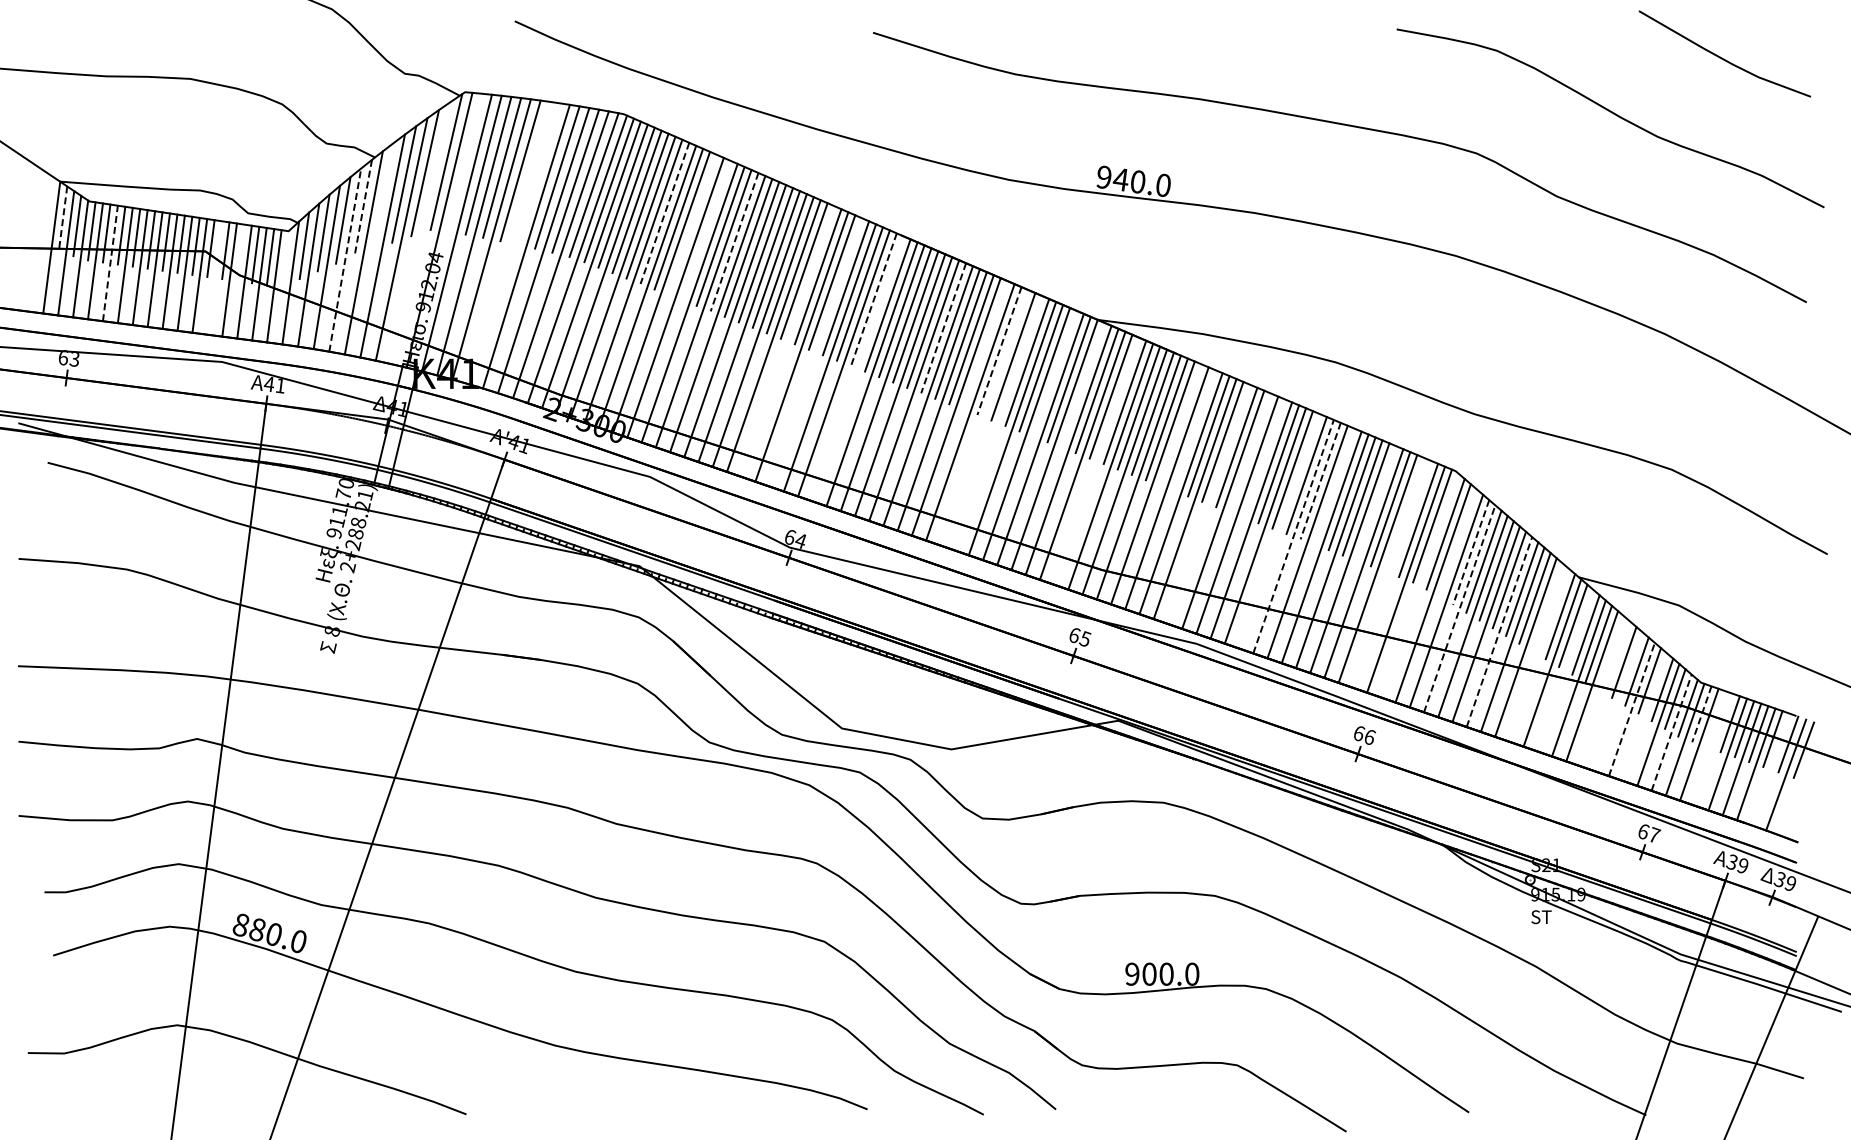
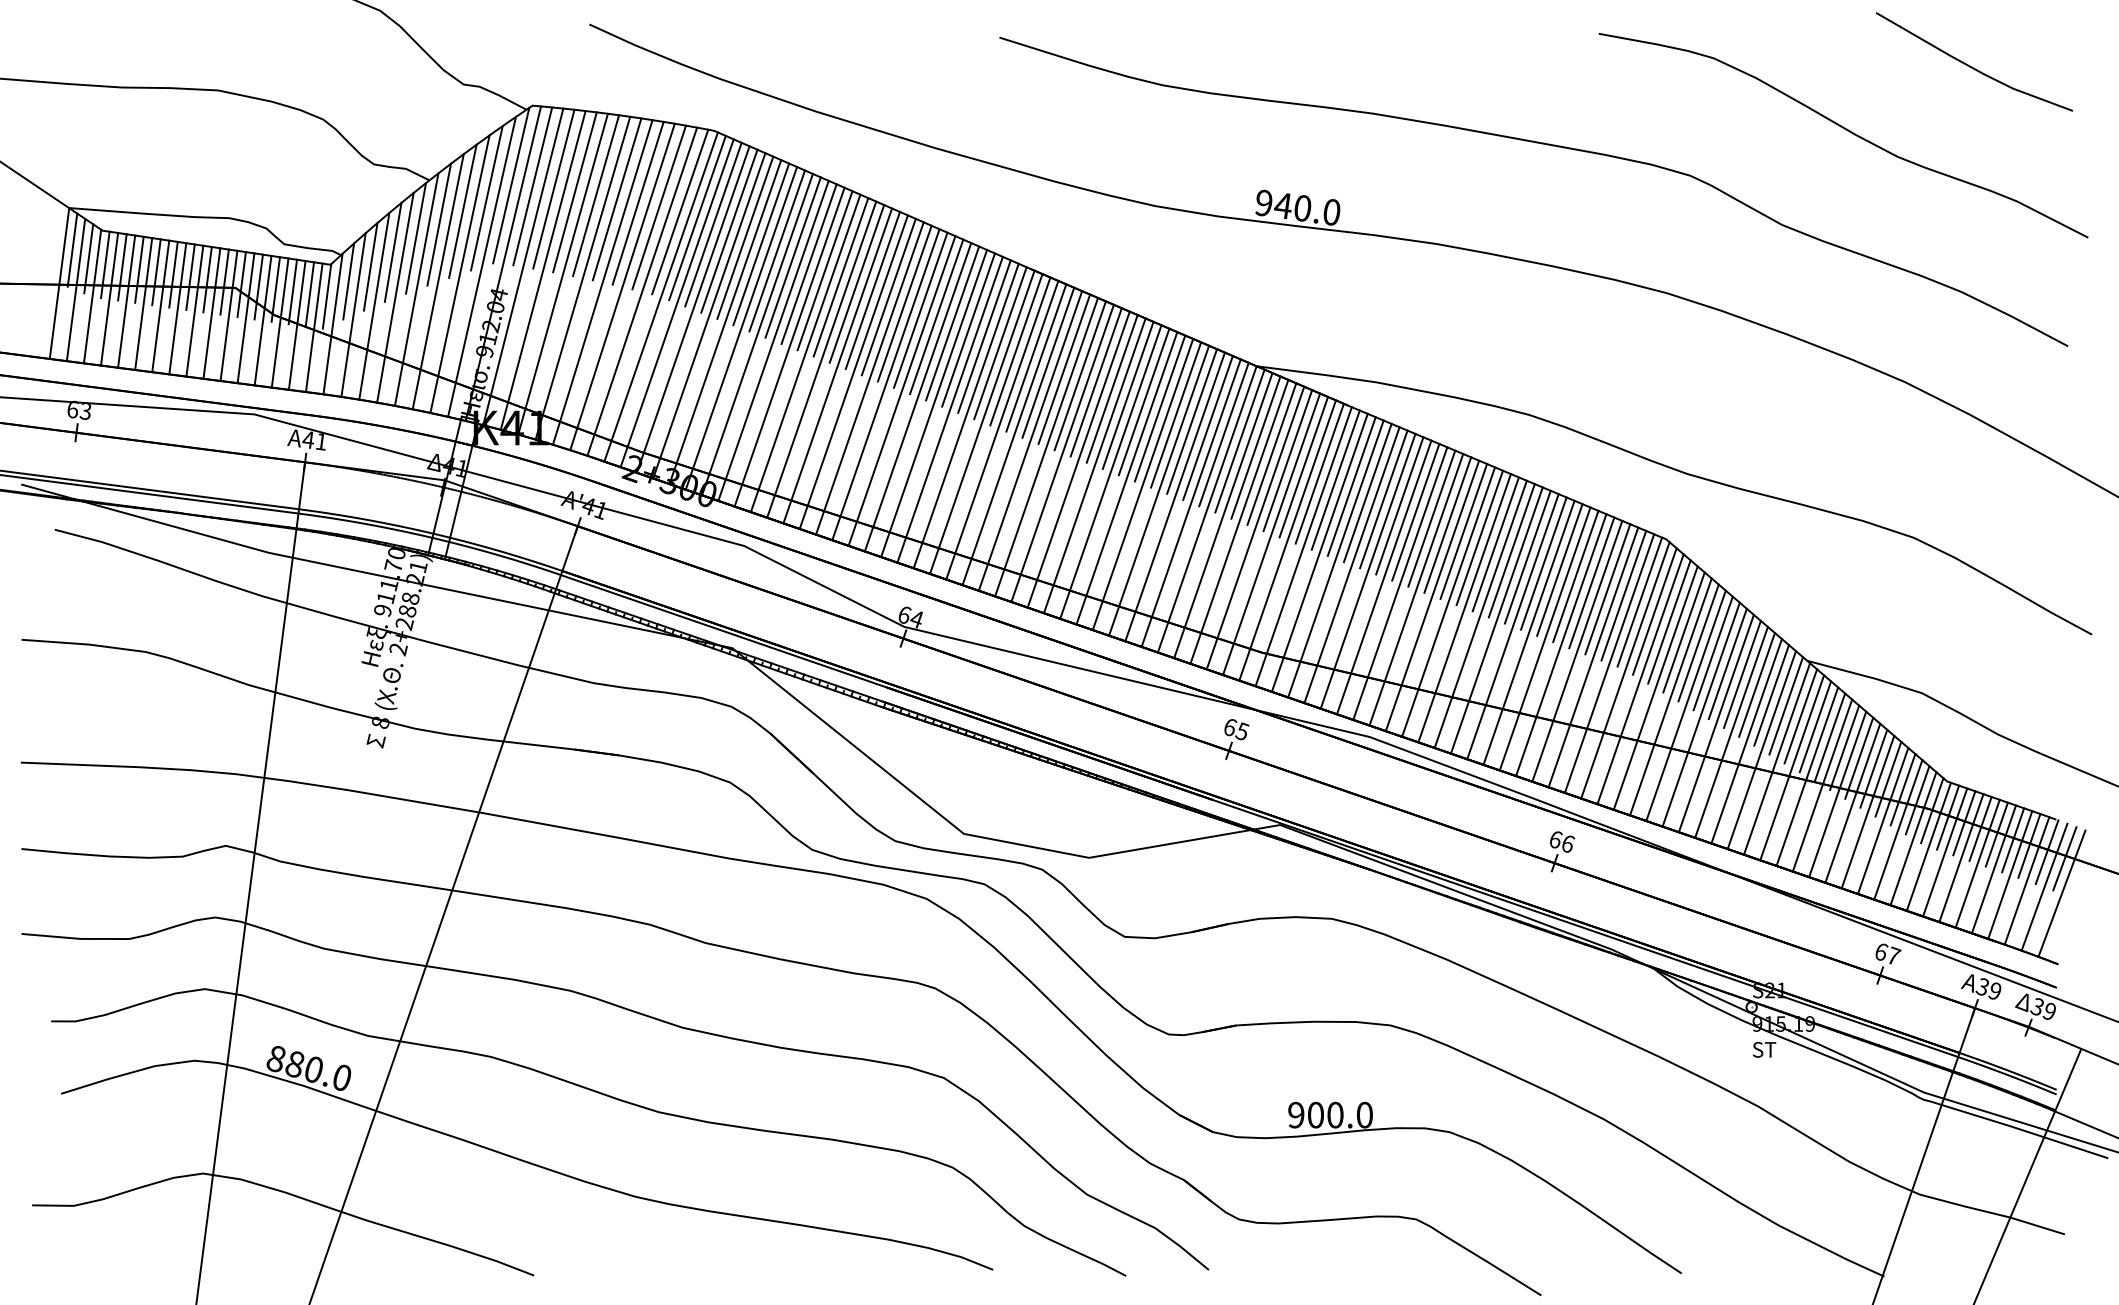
line: (465, 162) -> (533, 186), added
line: (538, 173) -> (616, 198), added
line: (383, 195) -> (439, 223), added
line: (363, 208) -> (416, 238), dashed -> solid
line: (664, 213) -> (760, 244), dashed -> solid
line: (63, 218) -> (72, 250), dashed -> solid
line: (692, 224) -> (792, 257), added
line: (706, 230) -> (808, 263), added
line: (420, 233) -> (481, 267), added
line: (508, 242) -> (582, 277), added
line: (734, 242) -> (840, 277), dashed -> solid
line: (240, 252) -> (275, 289), added
line: (285, 258) -> (327, 295), added
line: (345, 260) -> (395, 298), dashed -> solid
line: (110, 262) -> (126, 300), dashed -> solid
line: (214, 277) -> (245, 317), added
line: (873, 300) -> (999, 344), dashed -> solid
line: (943, 328) -> (1080, 376), dashed -> solid
line: (787, 341) -> (901, 390), added
line: (985, 345) -> (1128, 395), added
line: (999, 351) -> (1144, 402), dashed -> solid
line: (815, 352) -> (933, 403), added
line: (857, 368) -> (981, 421), added
line: (1054, 373) -> (1207, 427), added
line: (1082, 384) -> (1239, 440), added
line: (984, 417) -> (1127, 477), added
line: (998, 423) -> (1143, 484), added
line: (1180, 424) -> (1351, 485), added
line: (1194, 430) -> (1367, 492), added
line: (1250, 452) -> (1431, 518), added
line: (1264, 458) -> (1447, 524), added
line: (1096, 460) -> (1255, 527), added
line: (1320, 481) -> (1511, 551), dashed -> solid
line: (1334, 486) -> (1527, 556), added
line: (1208, 503) -> (1383, 576), added
line: (1376, 503) -> (1575, 576), added
line: (1404, 514) -> (1607, 588), added
line: (1279, 531) -> (1464, 608), added
line: (1293, 536) -> (1480, 614), dashed -> solid
line: (1457, 543) -> (1668, 622), added
line: (1471, 553) -> (1684, 633), dashed -> solid
line: (1391, 573) -> (1592, 656), added
line: (1419, 585) -> (1624, 670), added
line: (1547, 607) -> (1771, 695), added
line: (1459, 608) -> (1670, 696), dashed -> solid
line: (1499, 631) -> (1716, 722), dashed -> solid
line: (1611, 653) -> (1844, 748), added
line: (1539, 654) -> (1762, 749), added
line: (1565, 670) -> (1791, 767), added
line: (1605, 693) -> (1837, 793), added
line: (1618, 701) -> (1852, 803), added
line: (1632, 709) -> (1868, 812), dashed -> solid
line: (1701, 714) -> (1947, 817), dashed -> solid
line: (1645, 716) -> (1883, 820), added
line: (1715, 719) -> (1963, 823), added
line: (1671, 732) -> (1913, 838), dashed -> solid
line: (1713, 749) -> (1961, 857), added
line: (1770, 769) -> (2026, 880), added
line: (1800, 780) -> (2060, 893), added

